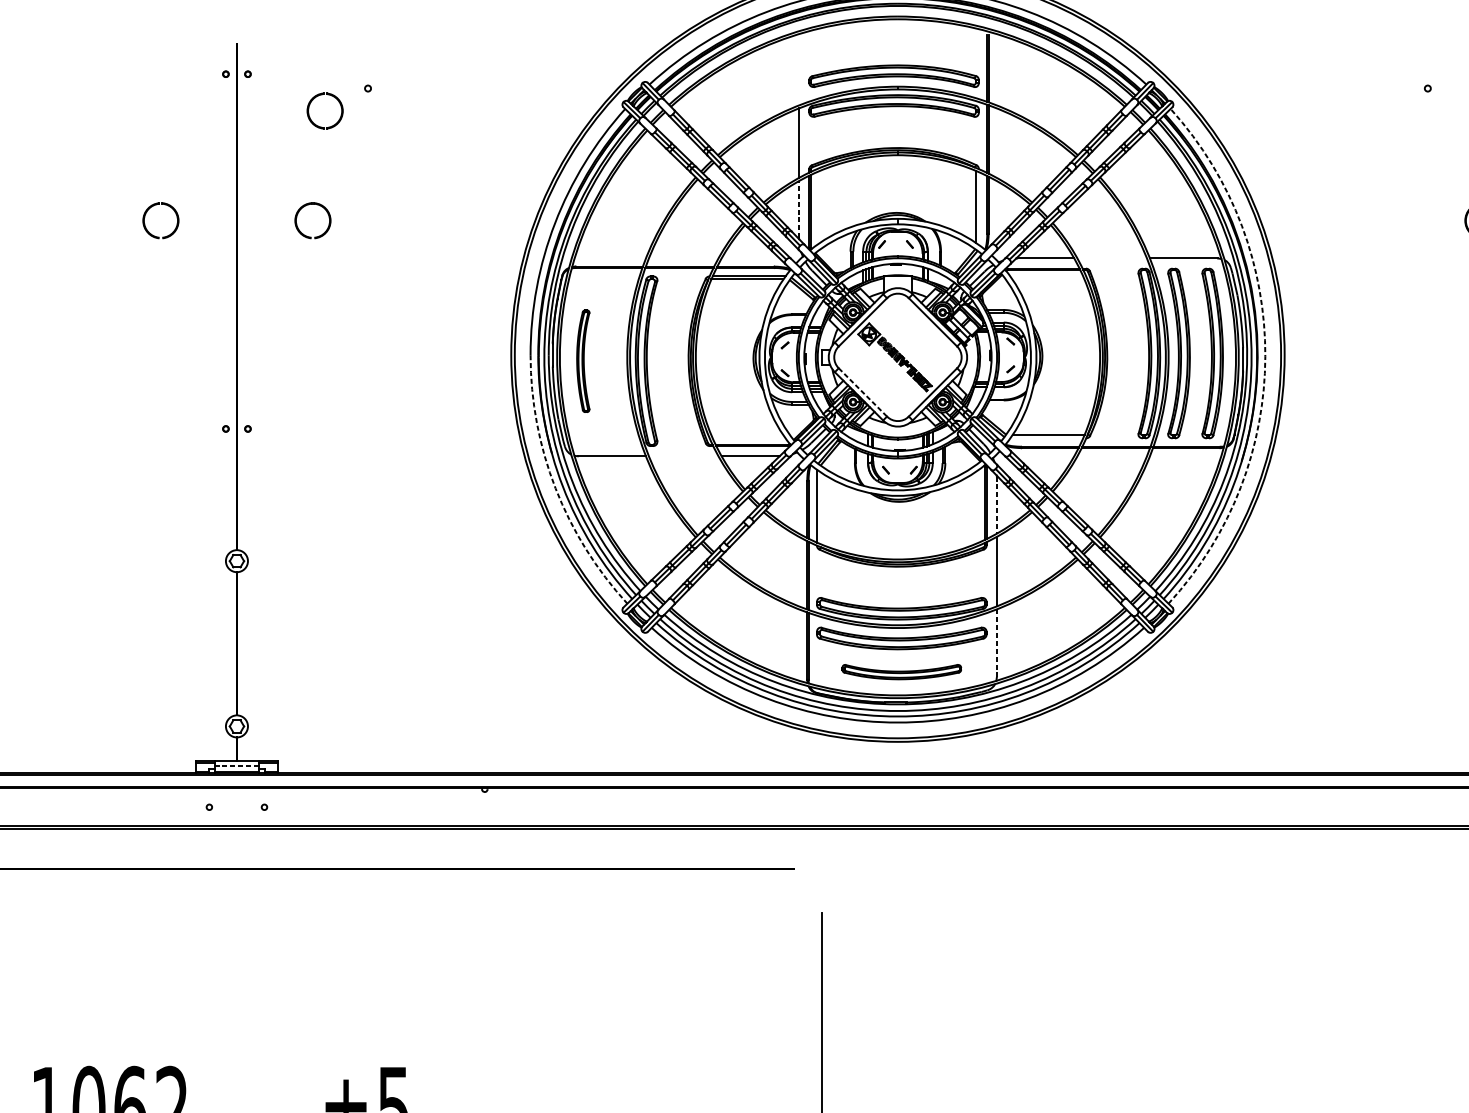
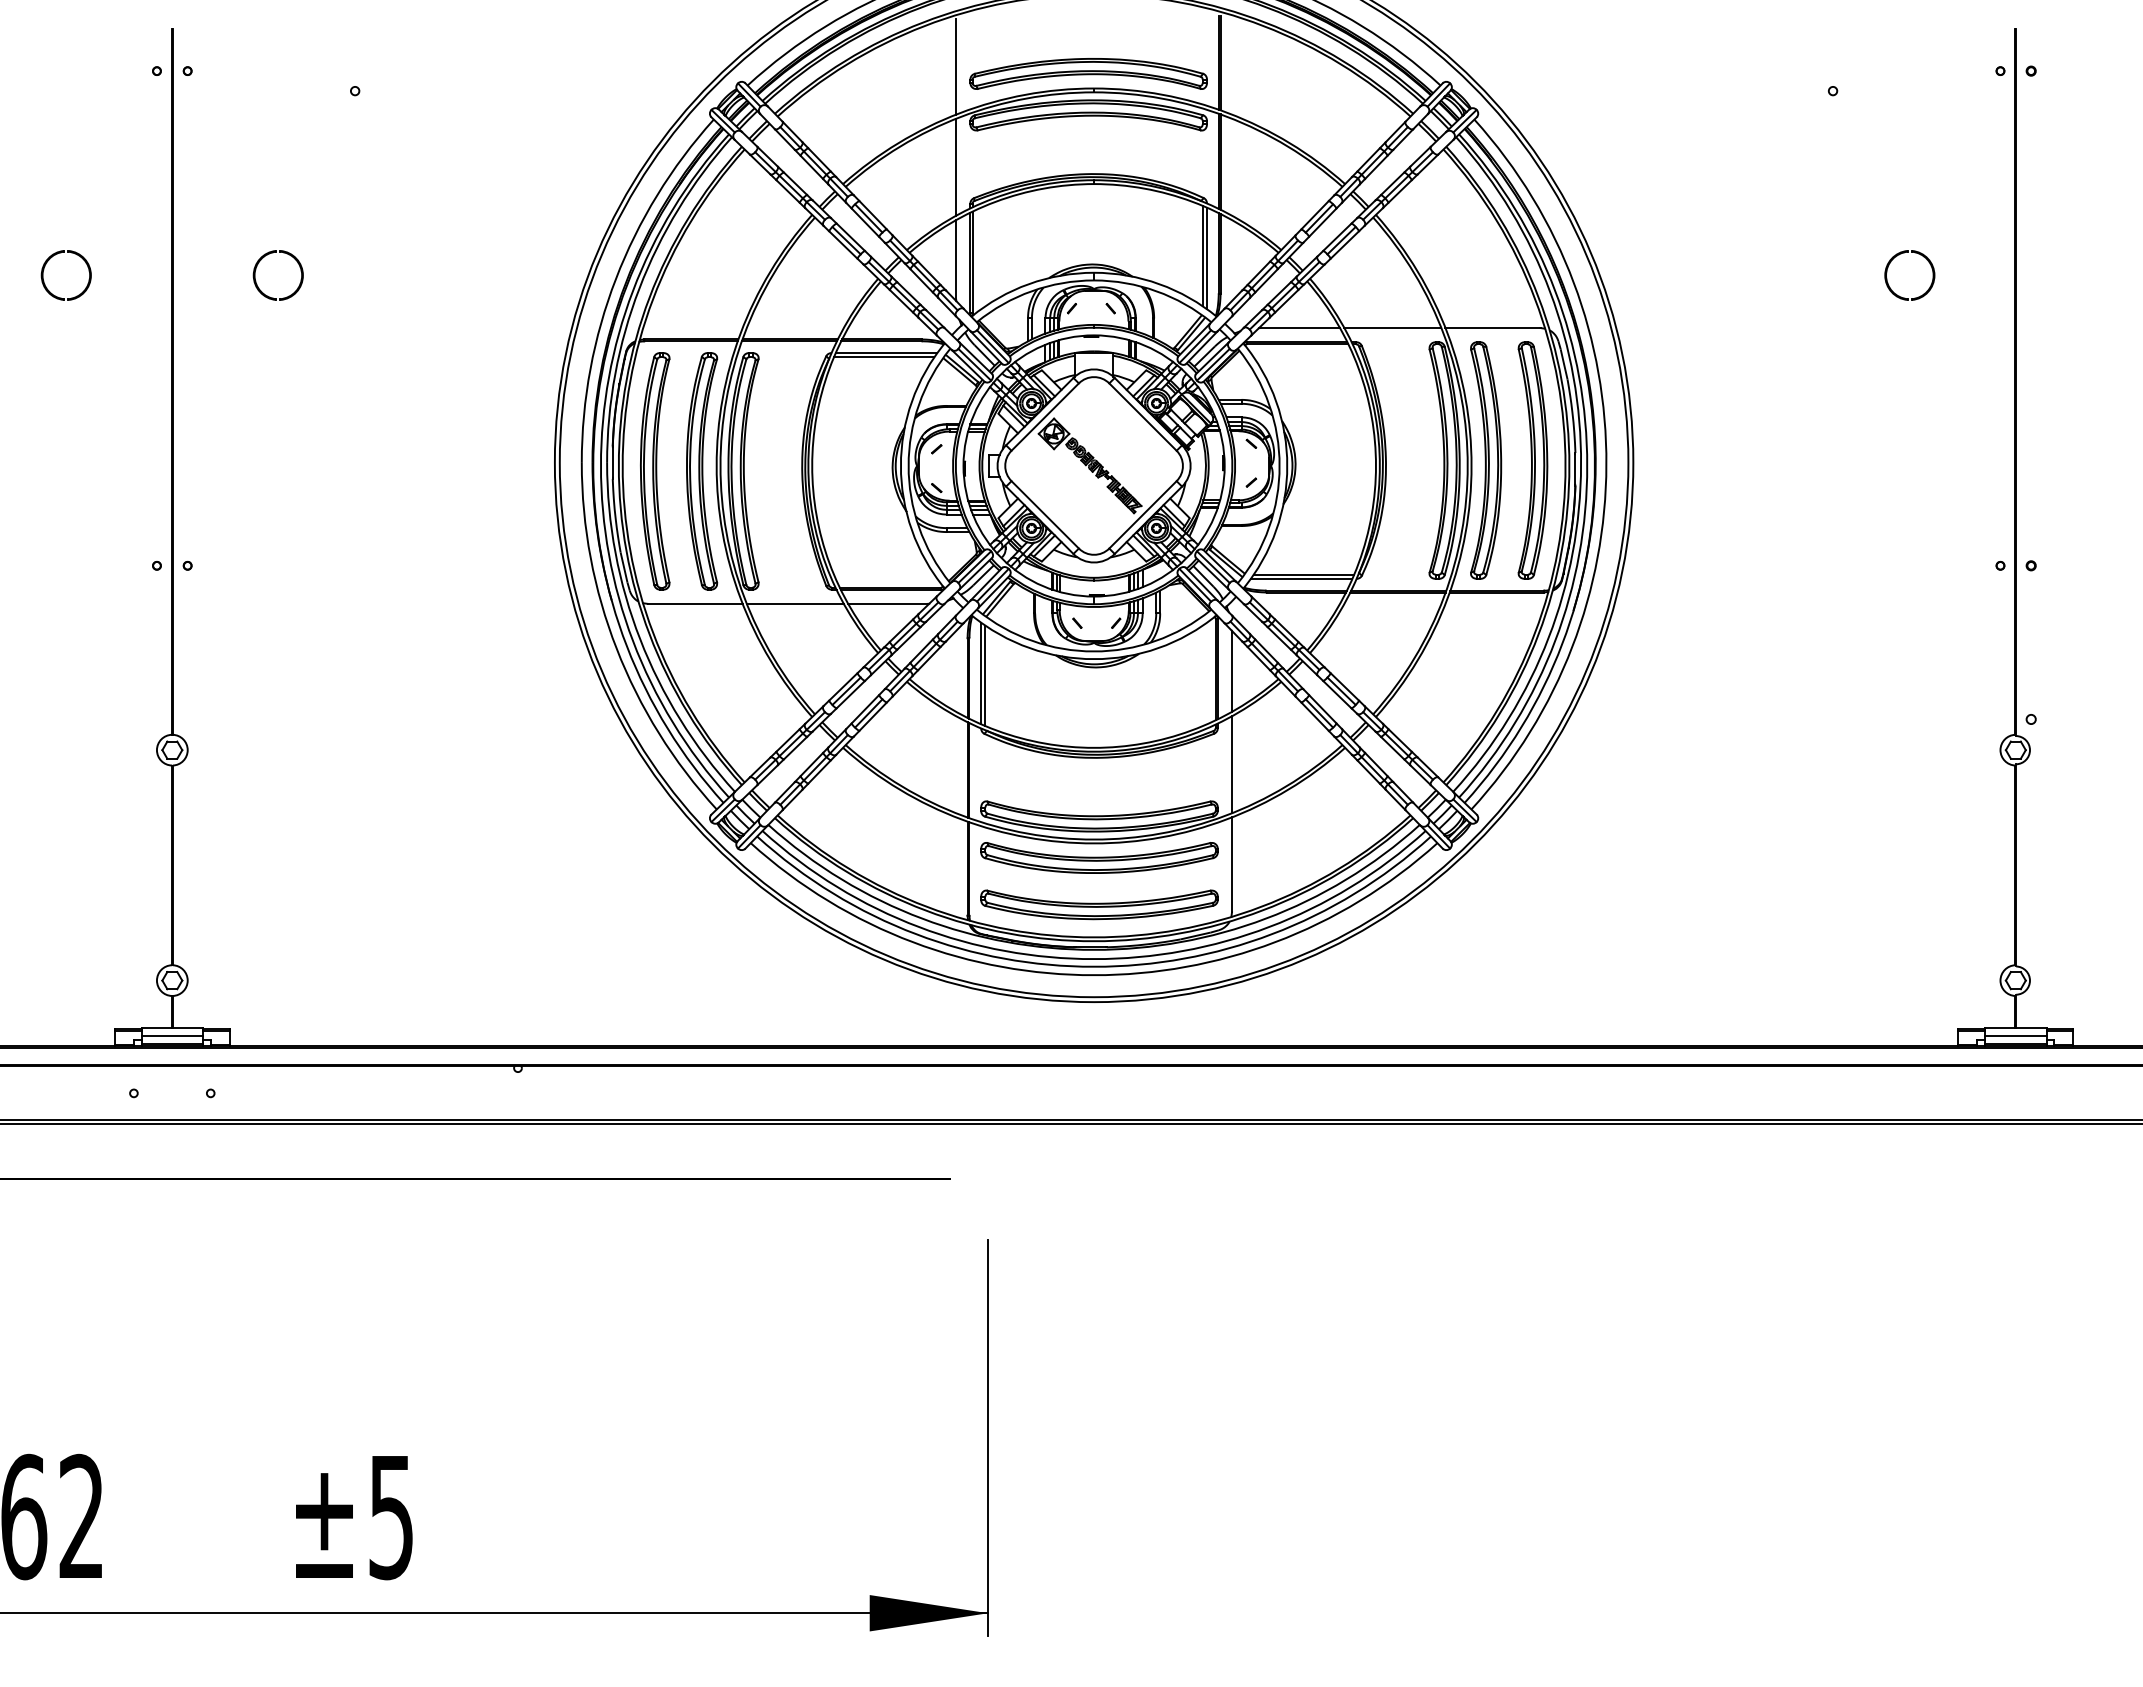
line: (799, 70) -> (956, 66), added
part: (309, 114) -> (273, 127), removed
line: (979, 208) -> (1207, 258), added
line: (799, 209) -> (956, 259), dashed -> solid
line: (1111, 258) -> (1392, 328), added
arc: (1265, 357) -> (1606, 465), dashed -> solid
part: (583, 361) -> (655, 471), size x1.67
part: (617, 361) -> (702, 471), added
line: (863, 392) -> (1045, 514), dashed -> solid
line: (1046, 438) -> (1301, 578), added
line: (683, 456) -> (794, 603), added
arc: (555, 488) -> (616, 648), dashed -> solid
line: (997, 505) -> (1232, 672), dashed -> solid
line: (820, 507) -> (985, 675), added
line: (997, 643) -> (1232, 864), dashed -> solid
part: (901, 671) -> (1099, 904), size x1.43
line: (237, 765) -> (172, 1035), dashed -> solid

